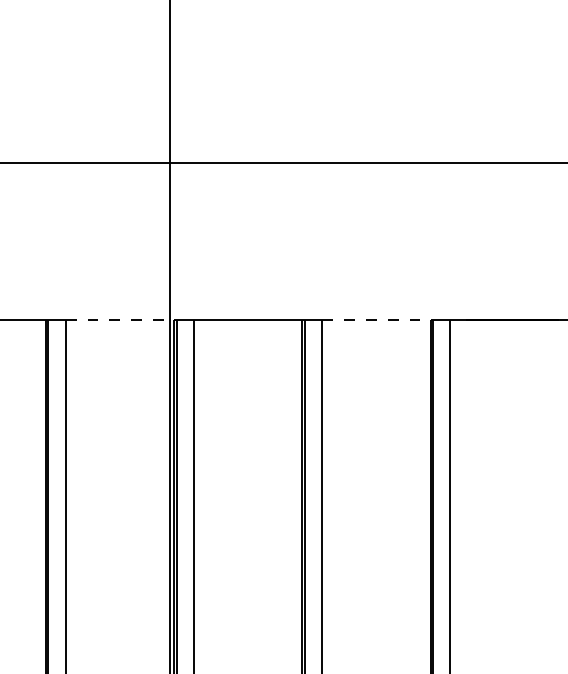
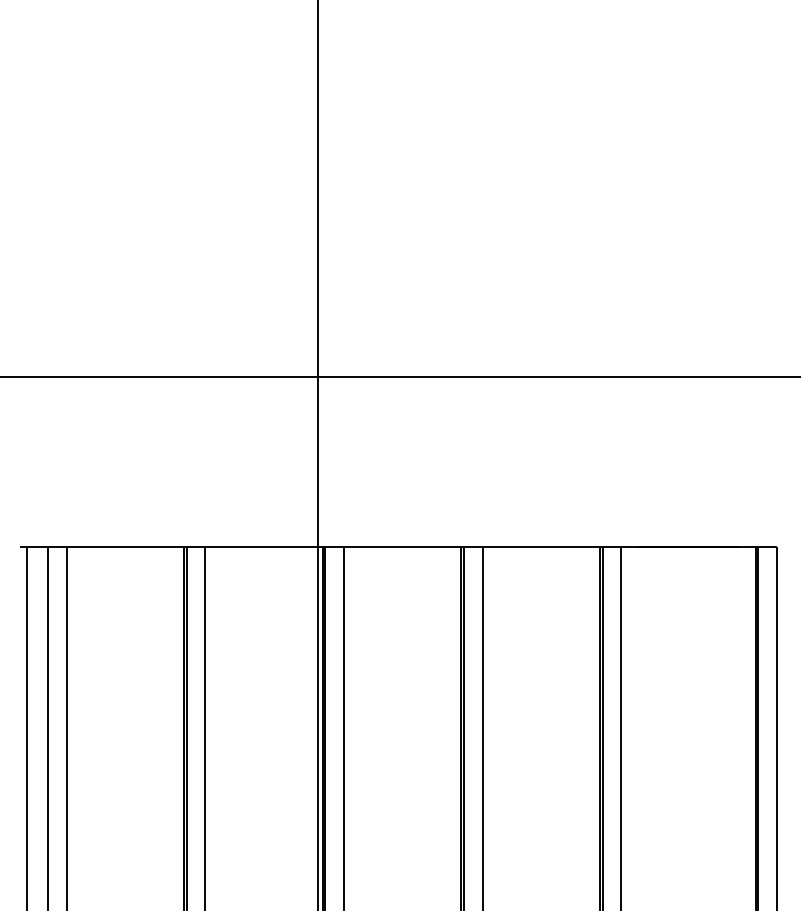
line: (120, 320) -> (264, 546), dashed -> solid
line: (376, 320) -> (541, 546), dashed -> solid

